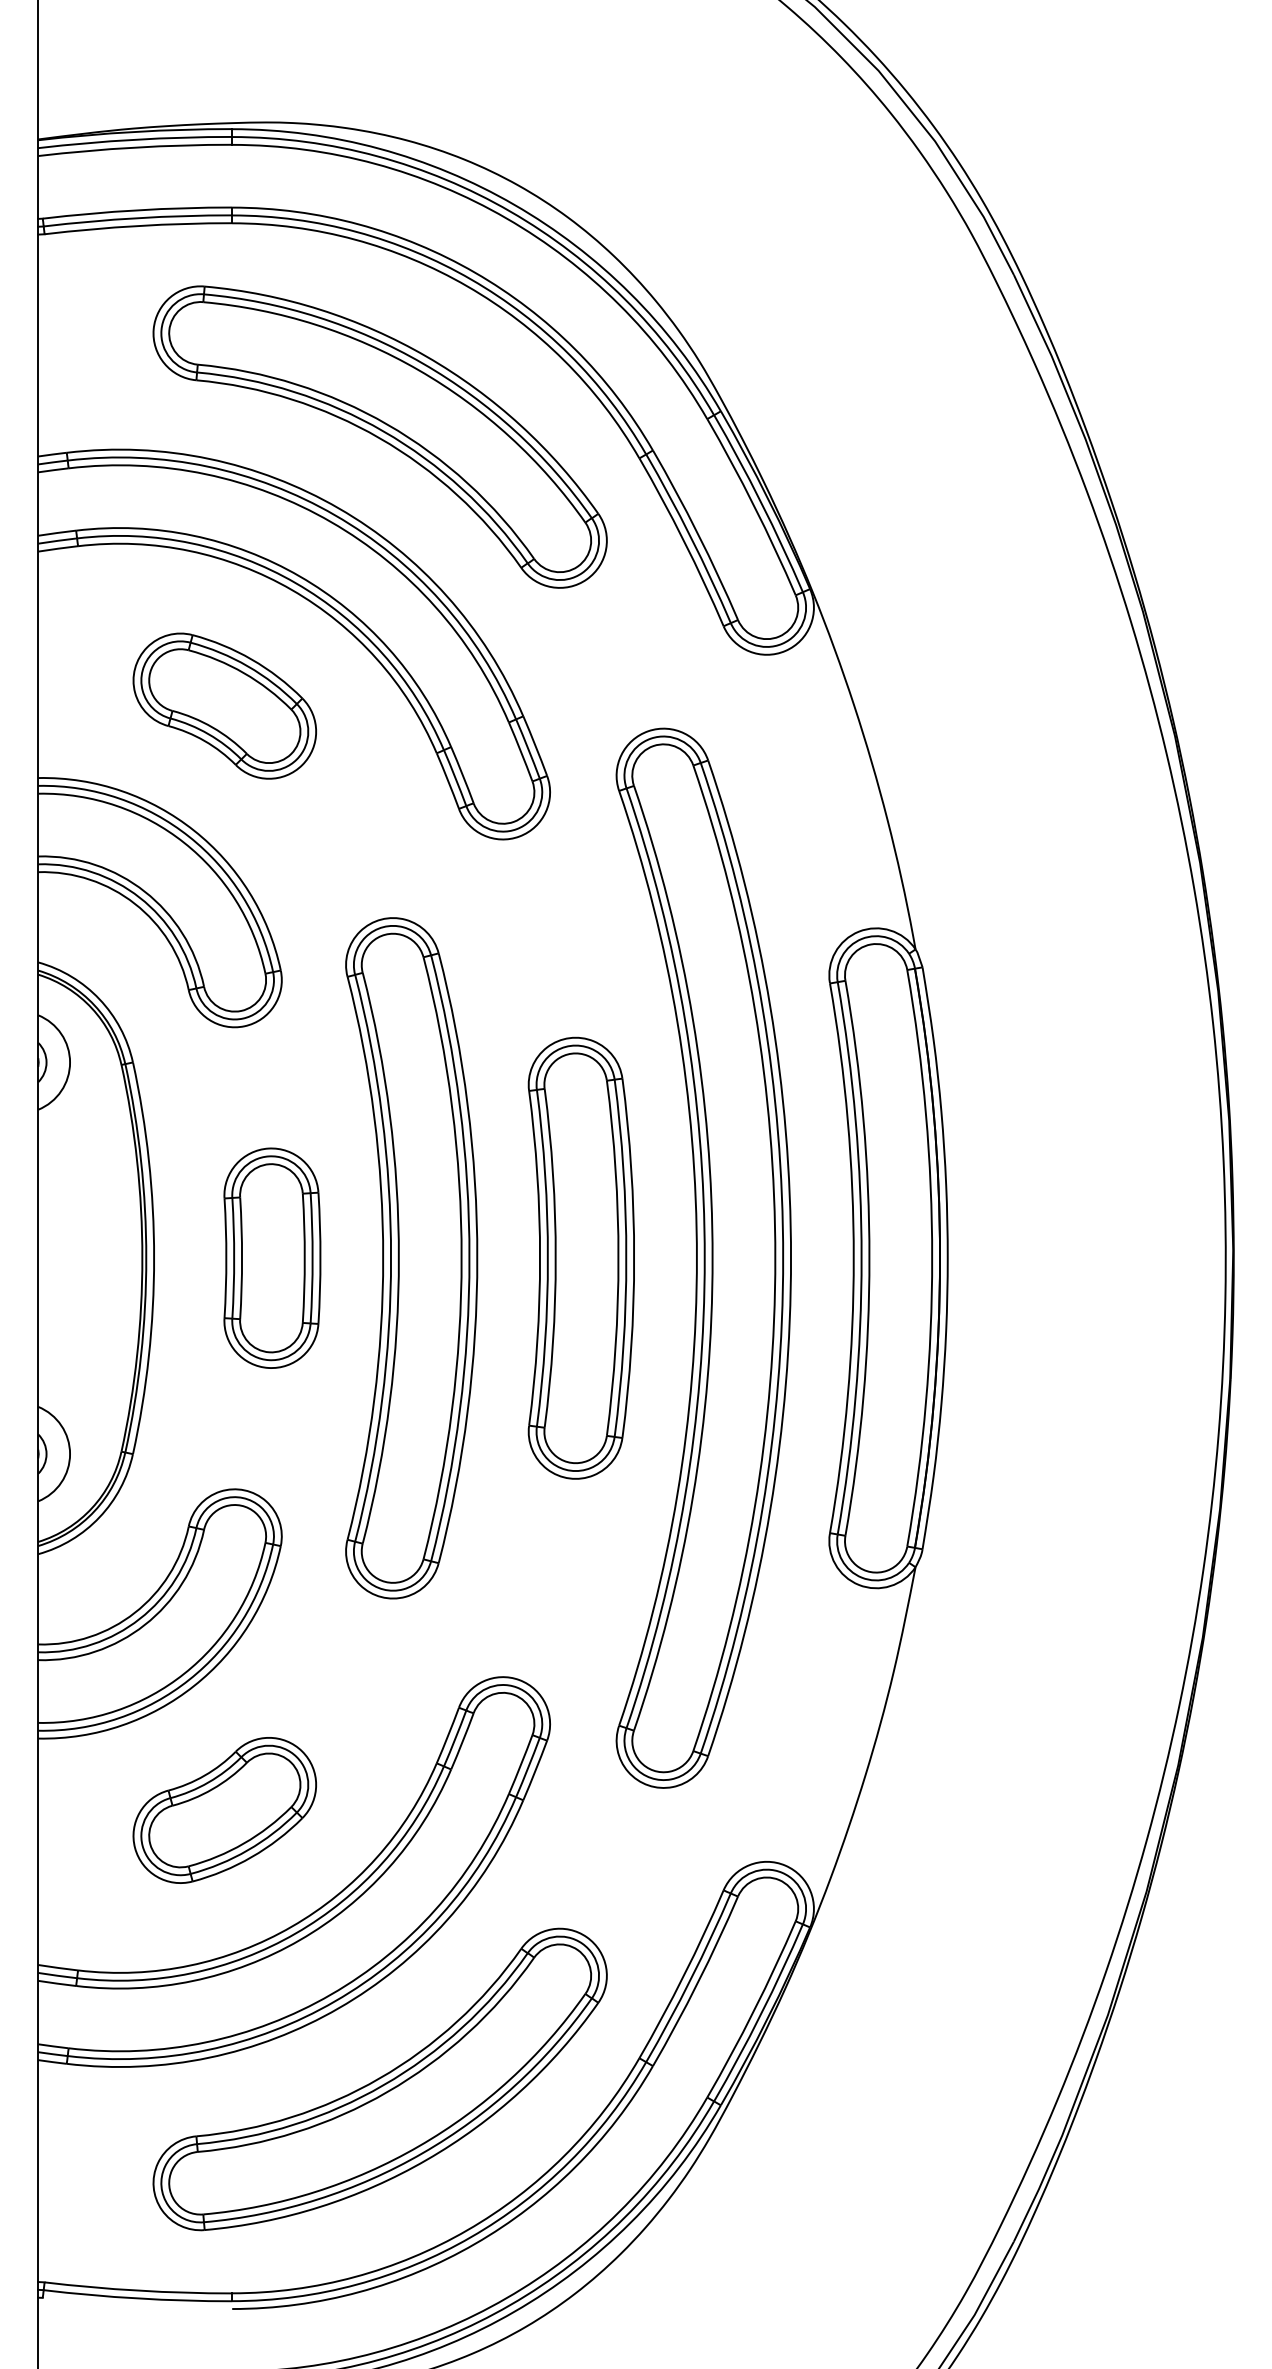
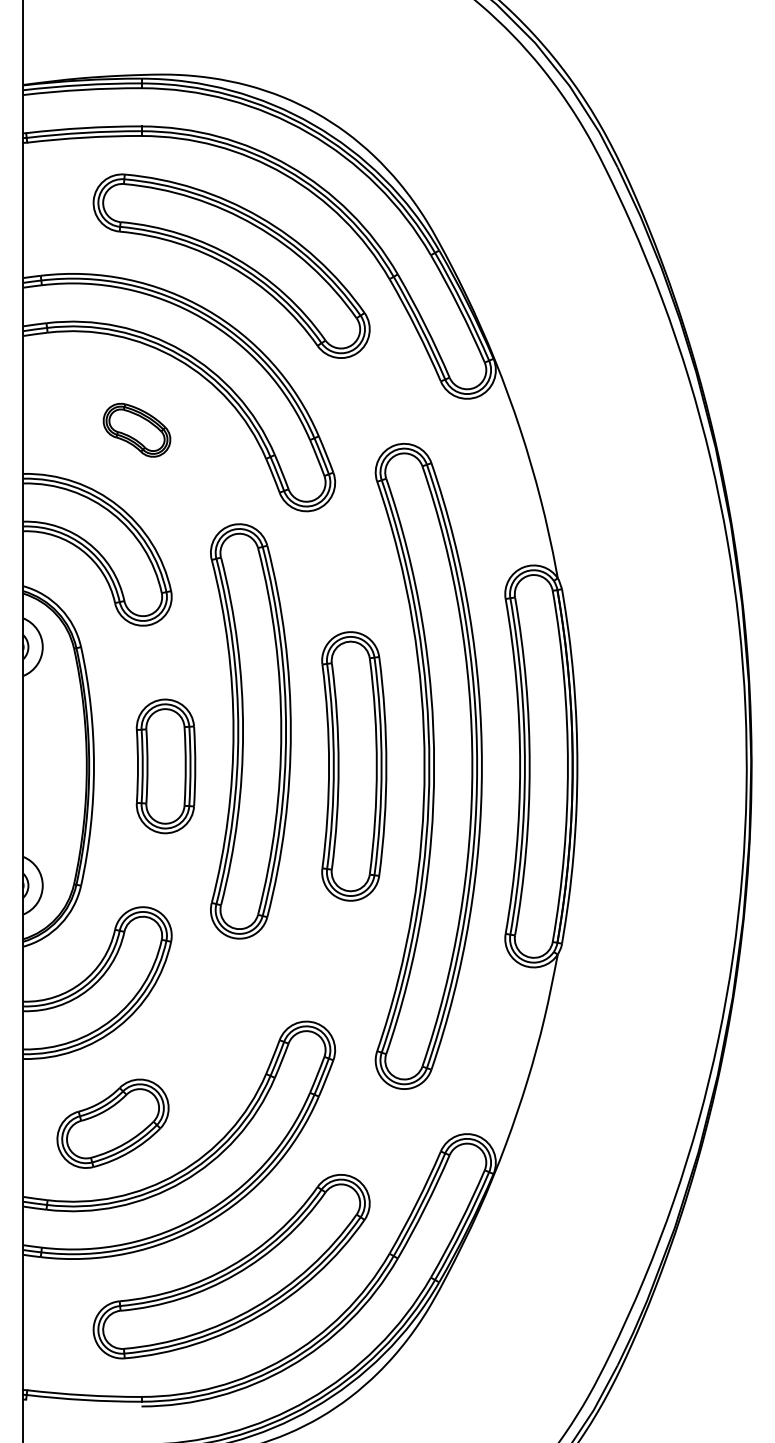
part: (223, 706) -> (136, 430), size x0.6
part: (411, 1258) -> (250, 731), moved
part: (223, 1809) -> (112, 1123), moved

